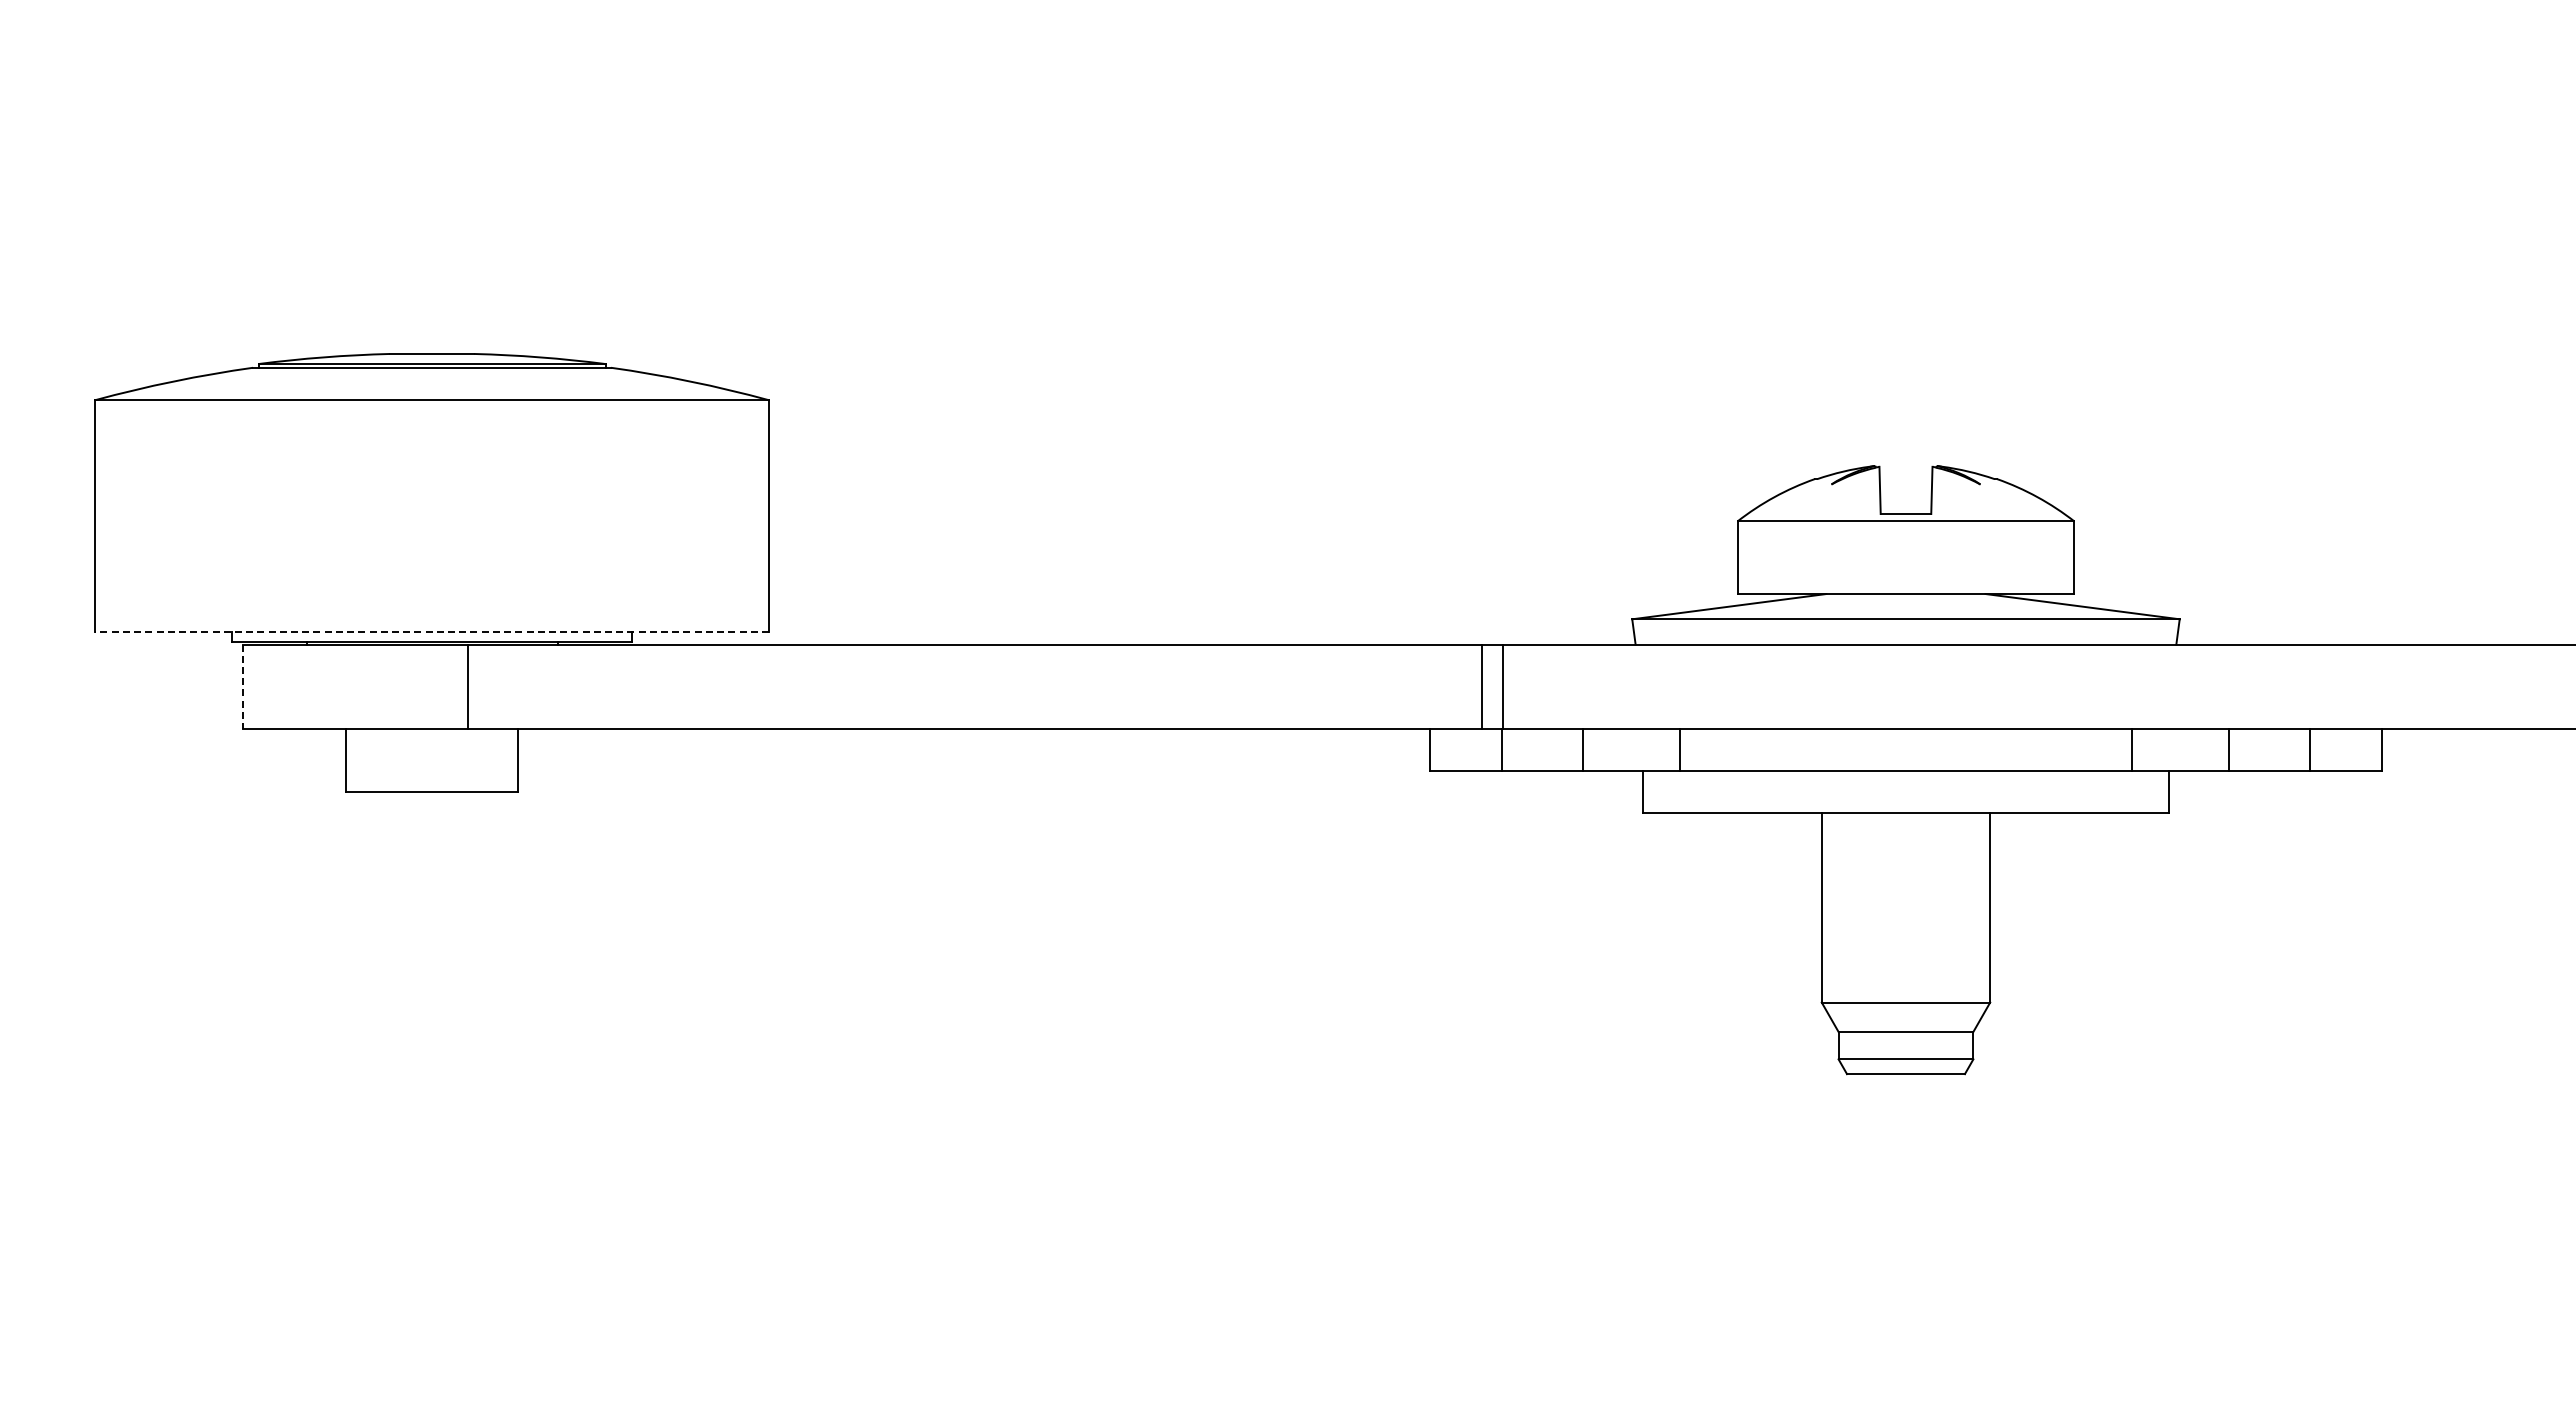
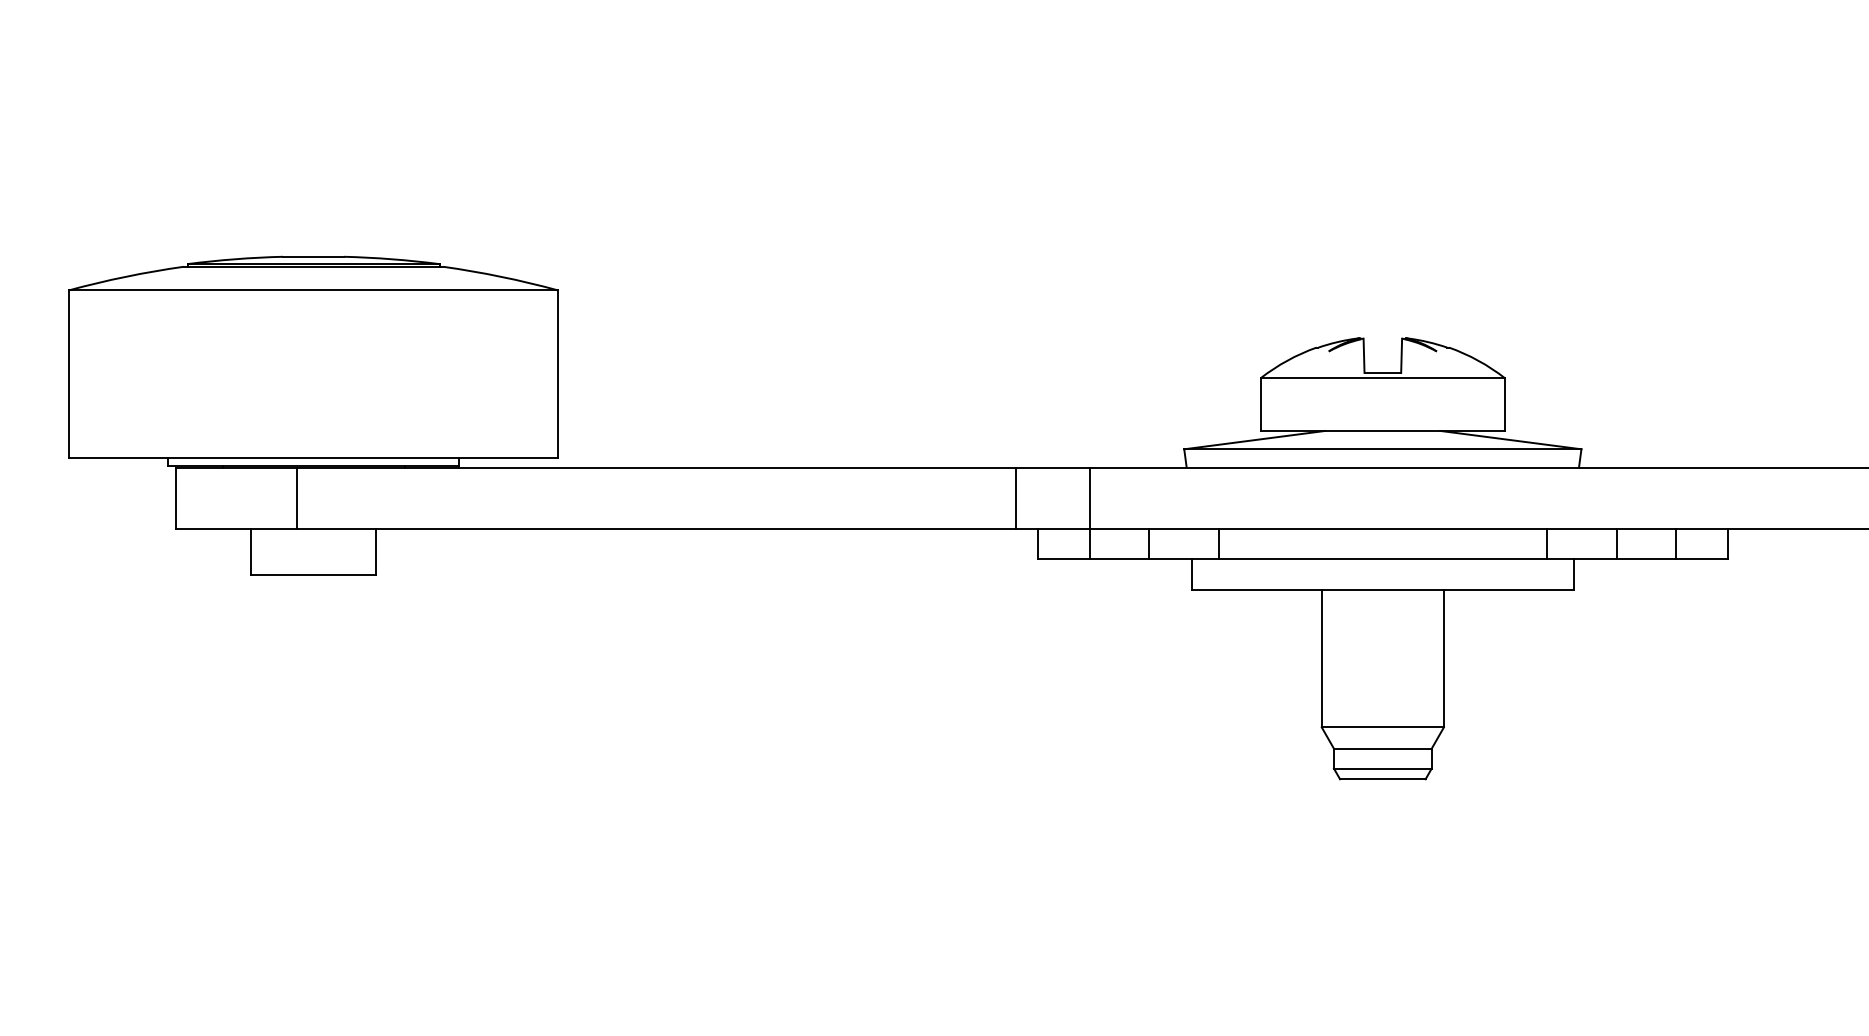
line: (432, 631) -> (313, 458), dashed -> solid
line: (467, 686) -> (296, 498), moved
line: (1482, 686) -> (1016, 498), moved
line: (242, 687) -> (175, 498), dashed -> solid

